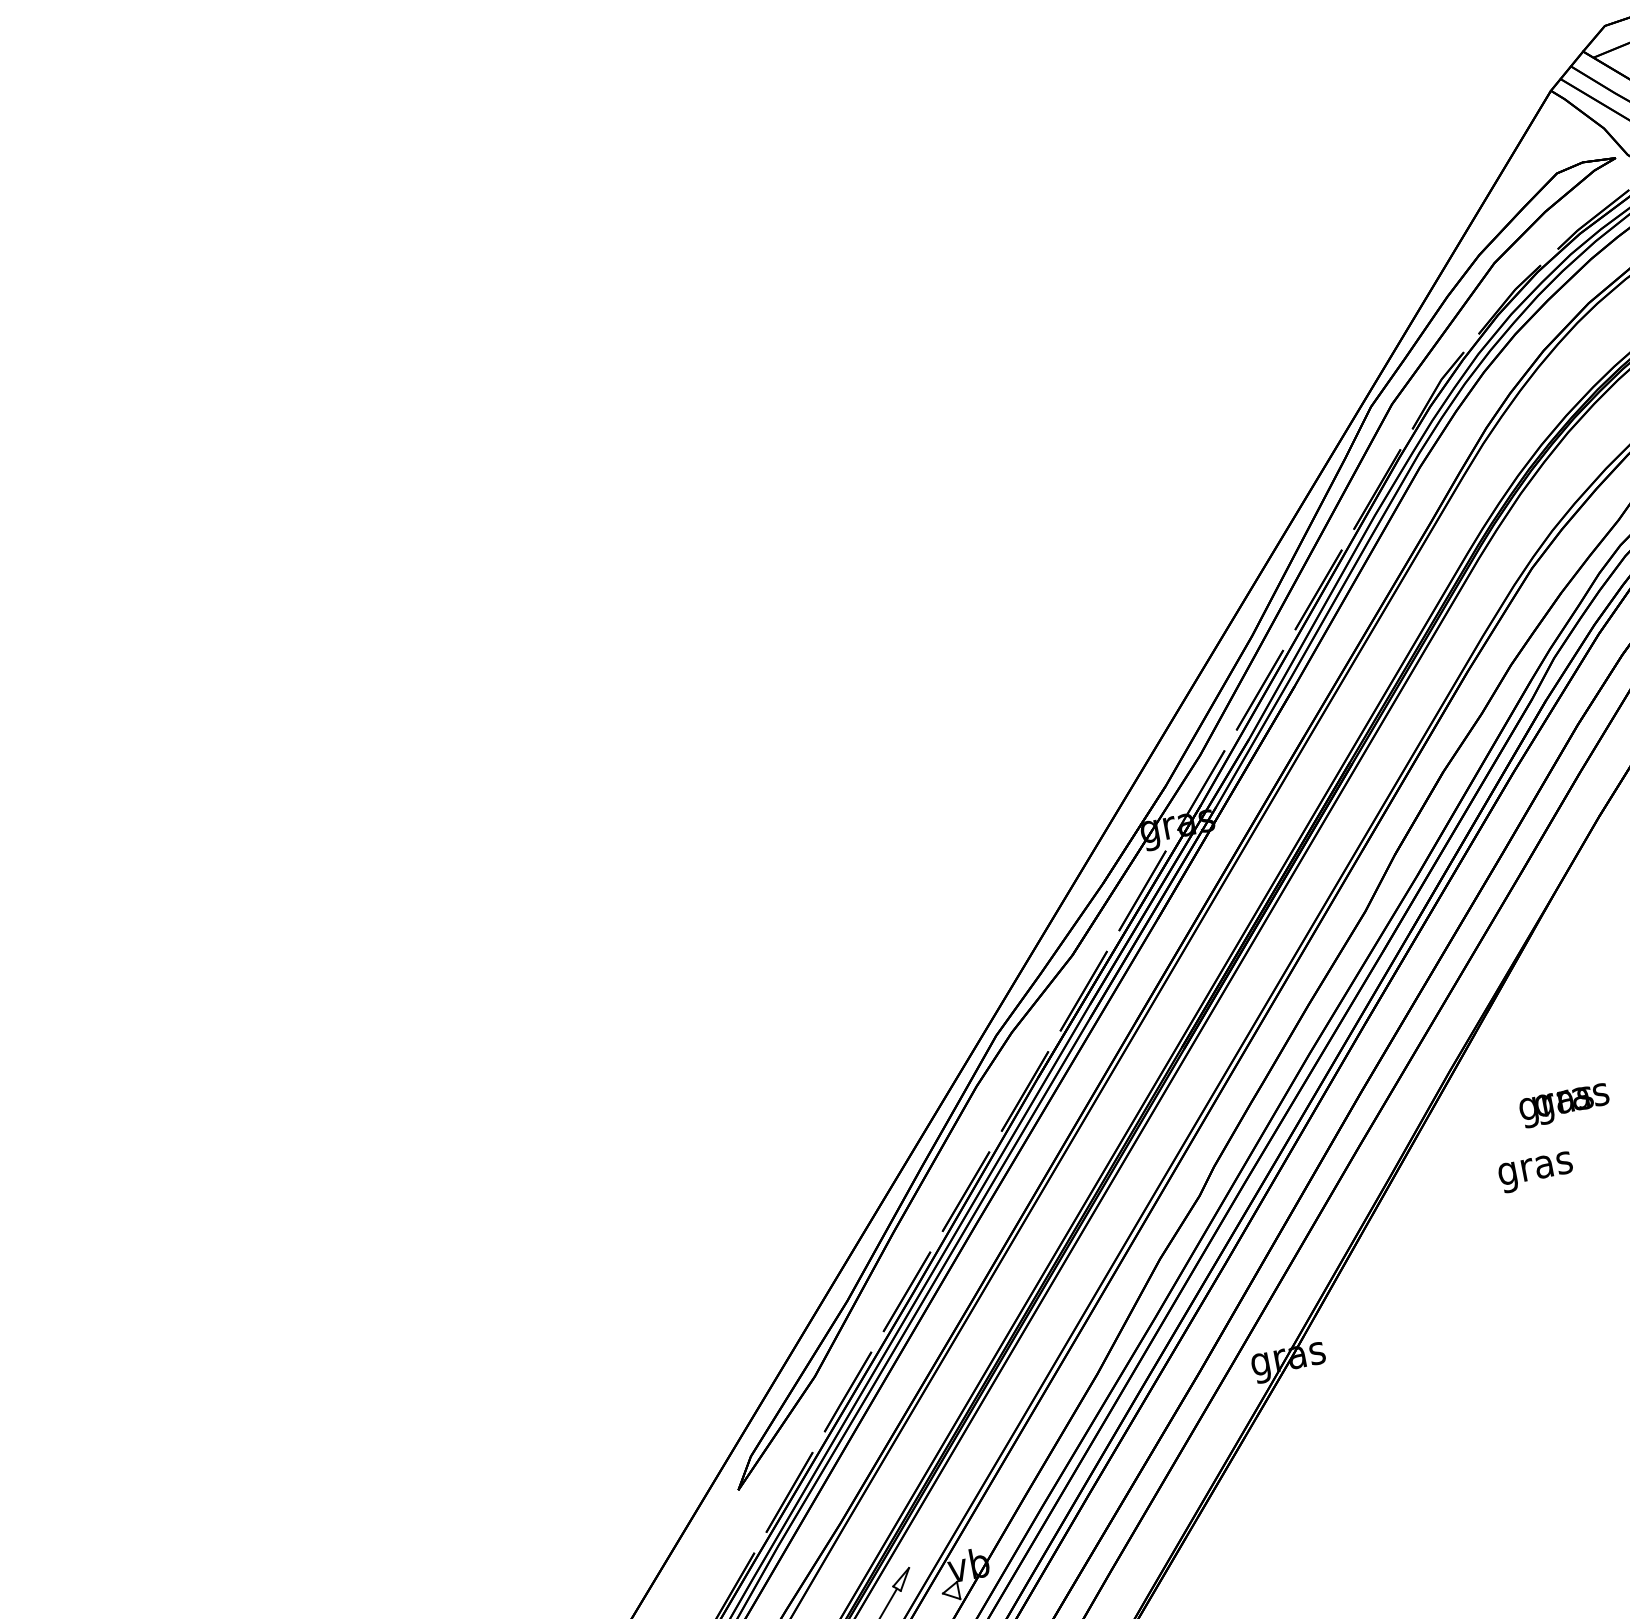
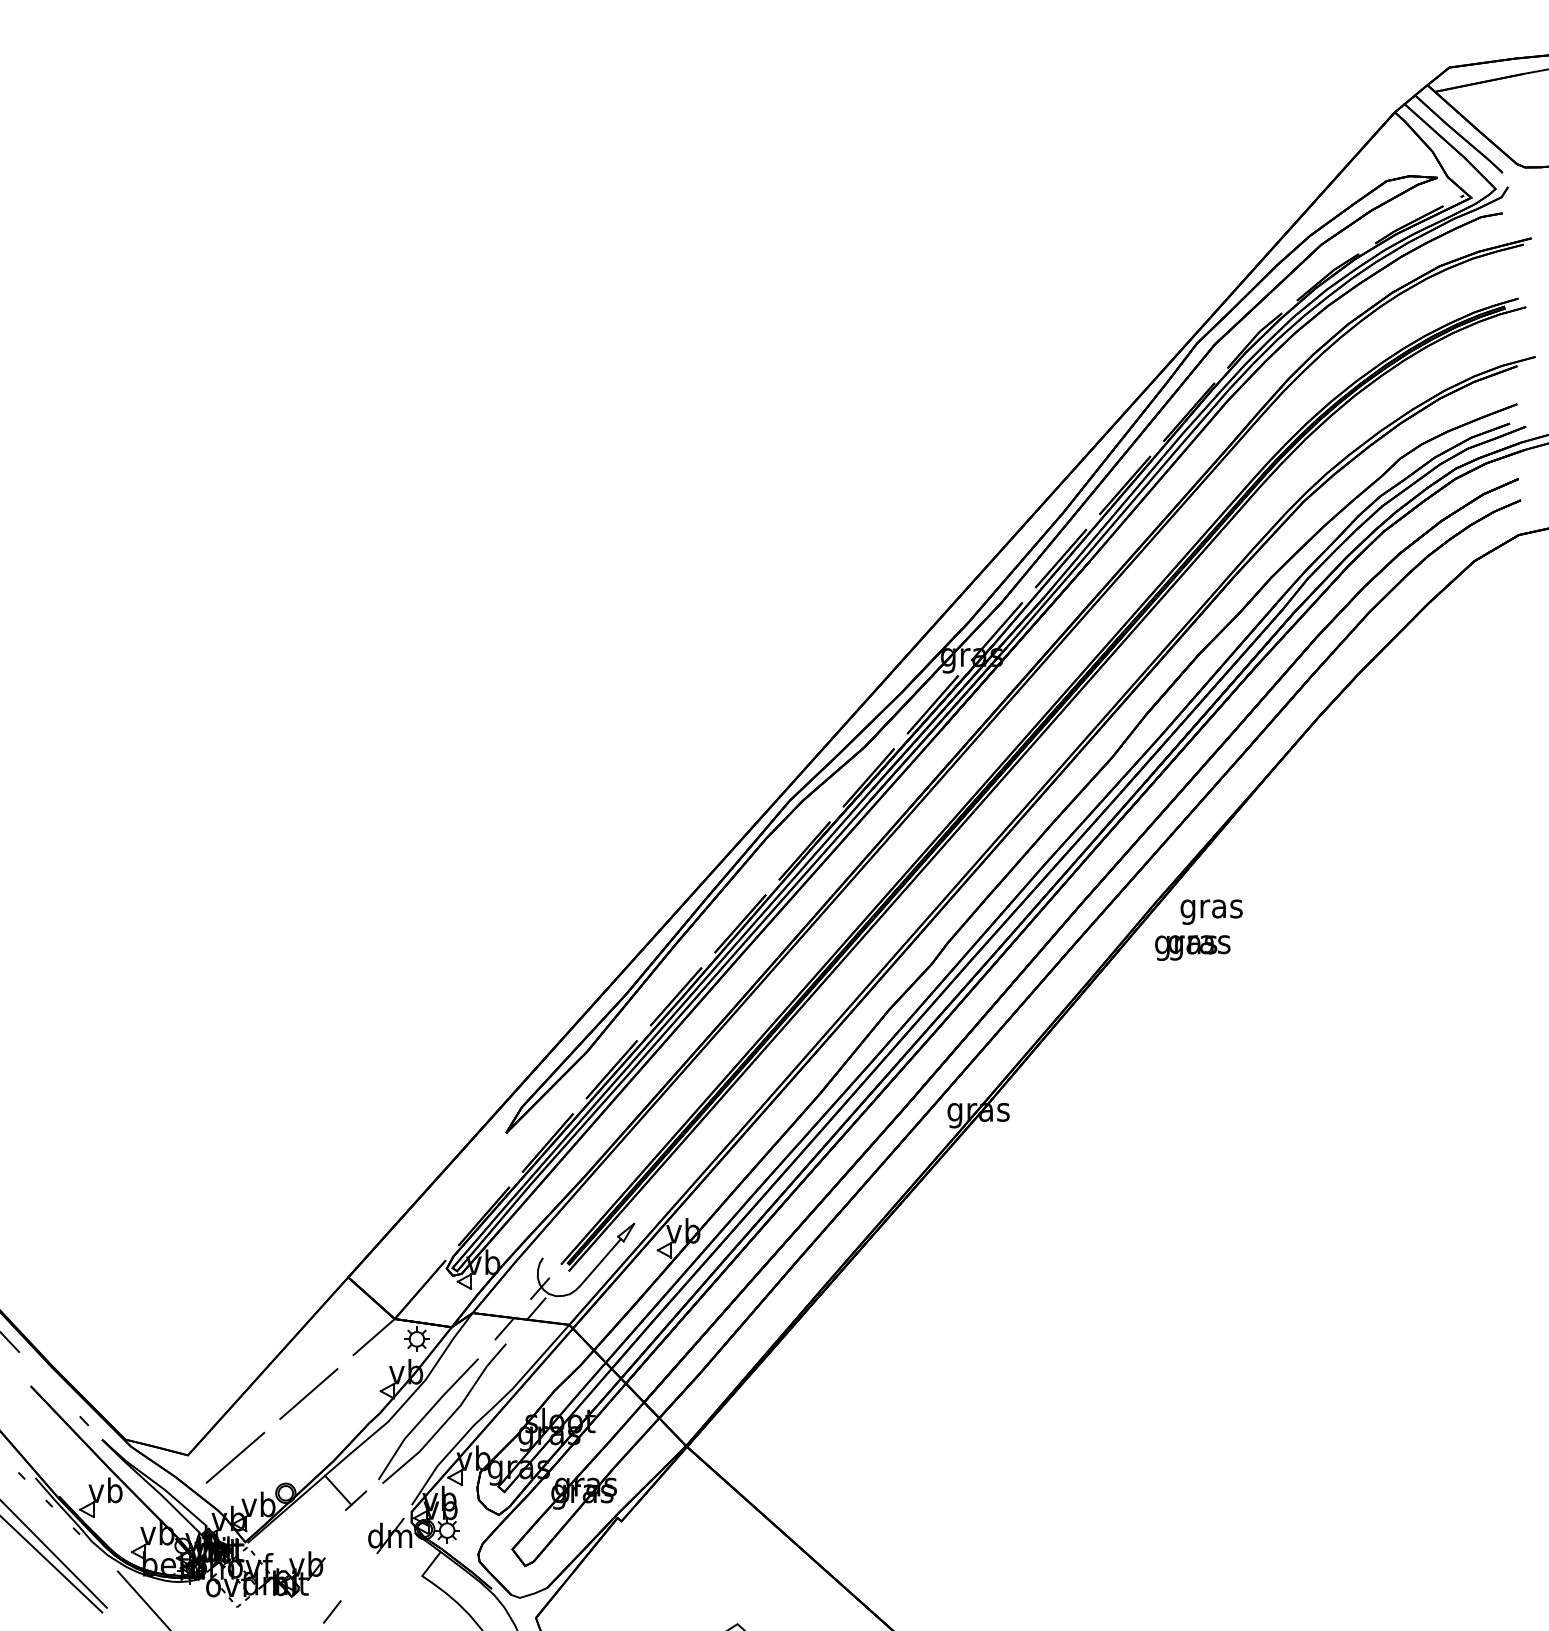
text: (1564, 1105) -> (1192, 947), moved
text: (1535, 1171) -> (1211, 911), moved

